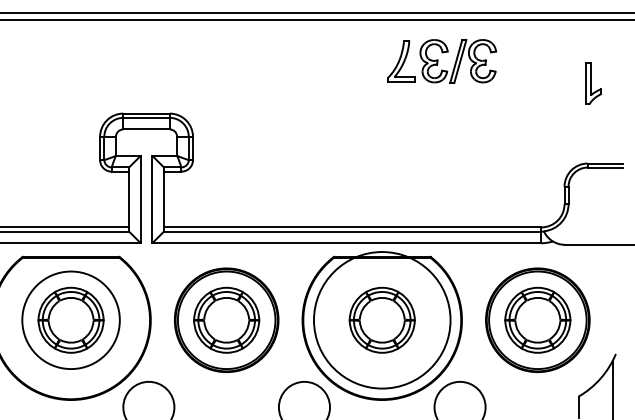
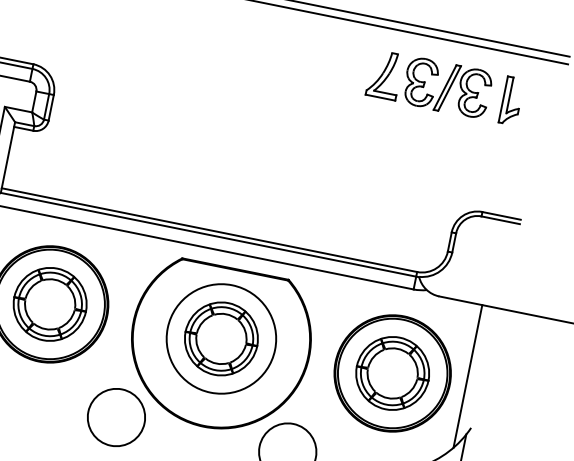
part: (441, 61) -> (428, 84), moved
part: (593, 83) -> (511, 100), moved
line: (604, 309) -> (468, 376), added
circle: (382, 320) -> (221, 339), size x0.71

